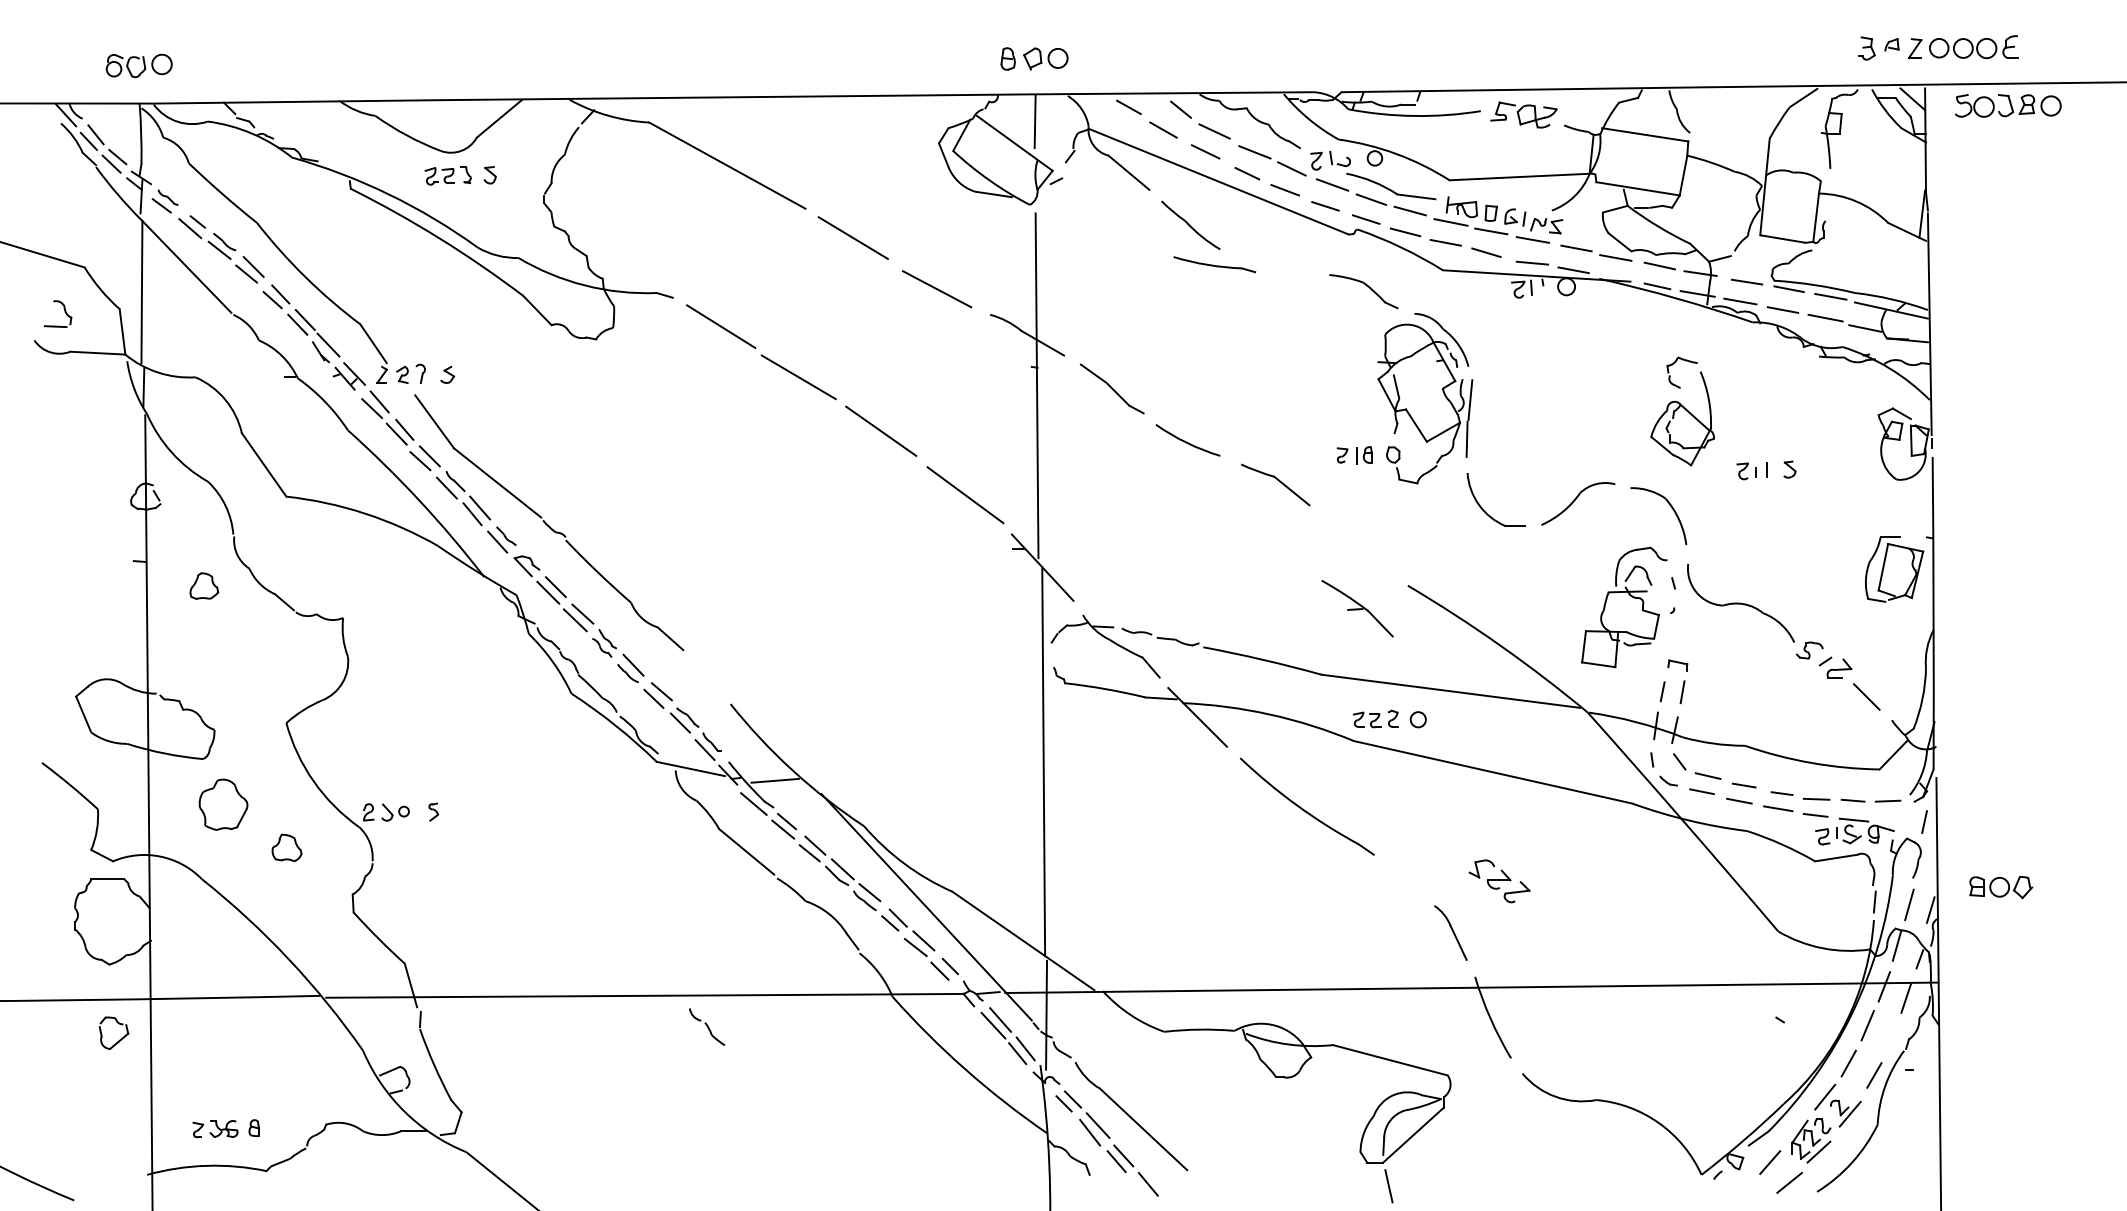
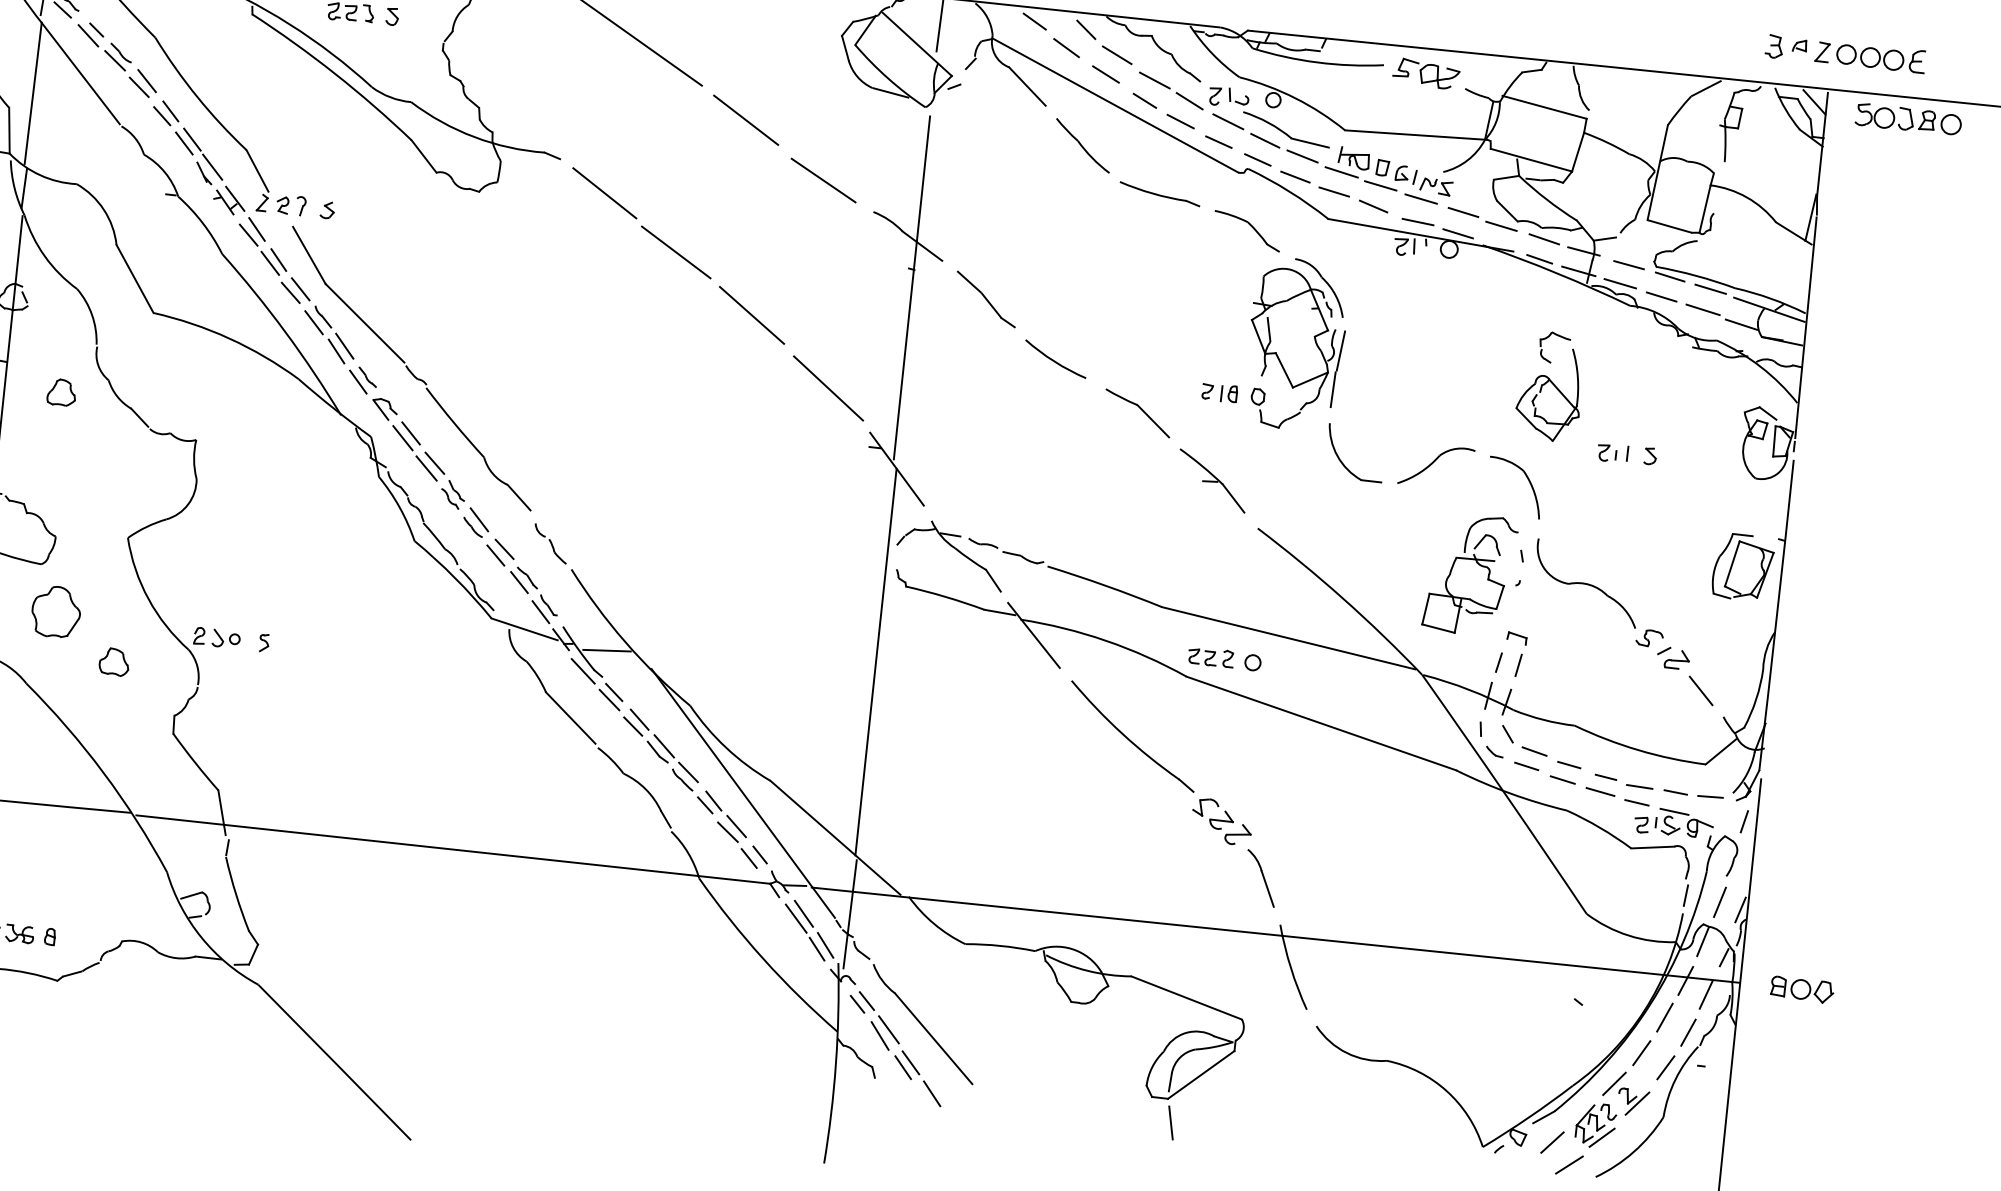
part: (1214, 264) -> (1159, 193), moved
part: (1357, 608) -> (1212, 480), moved
part: (1499, 881) -> (1221, 822), moved
part: (2001, 887) -> (1802, 989), moved
part: (707, 1026) -> (551, 543), moved
line: (1892, 1037) -> (1688, 1032), added

